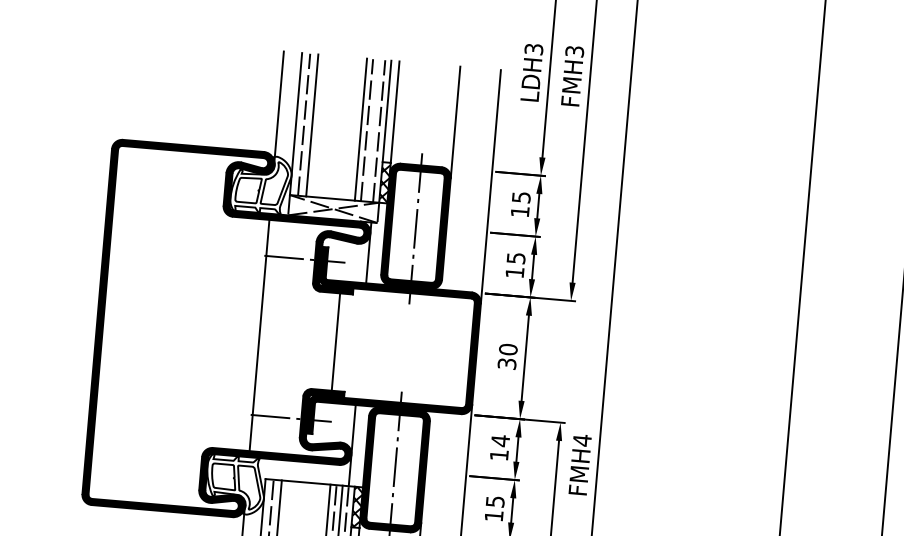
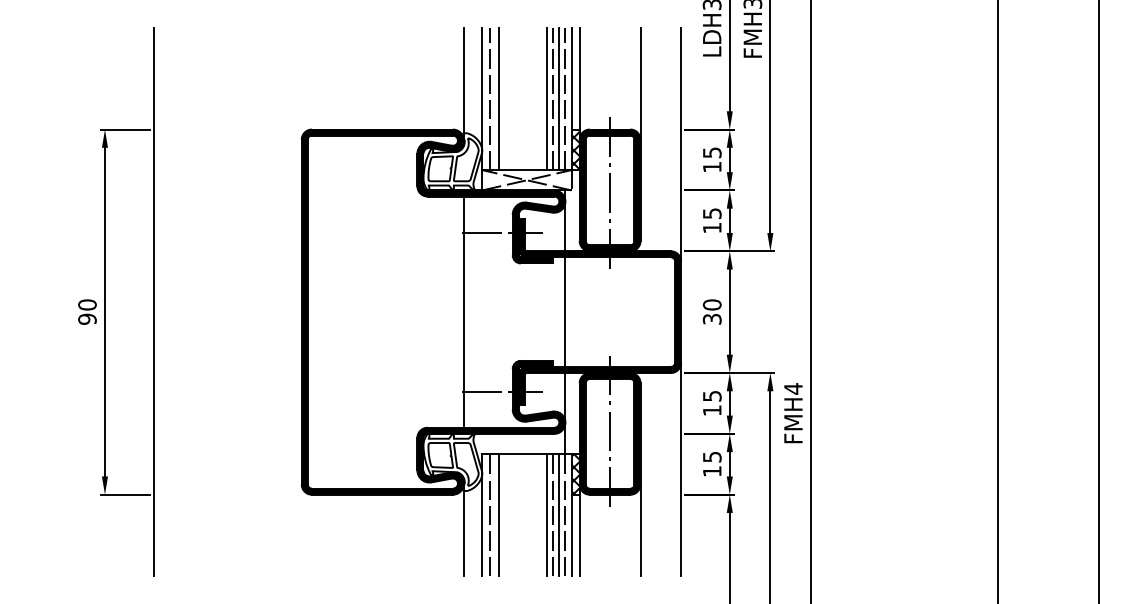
line: (373, 131) -> (559, 99), added
line: (336, 341) -> (565, 311), moved
text: (500, 441) -> (712, 396), 14 -> 15

